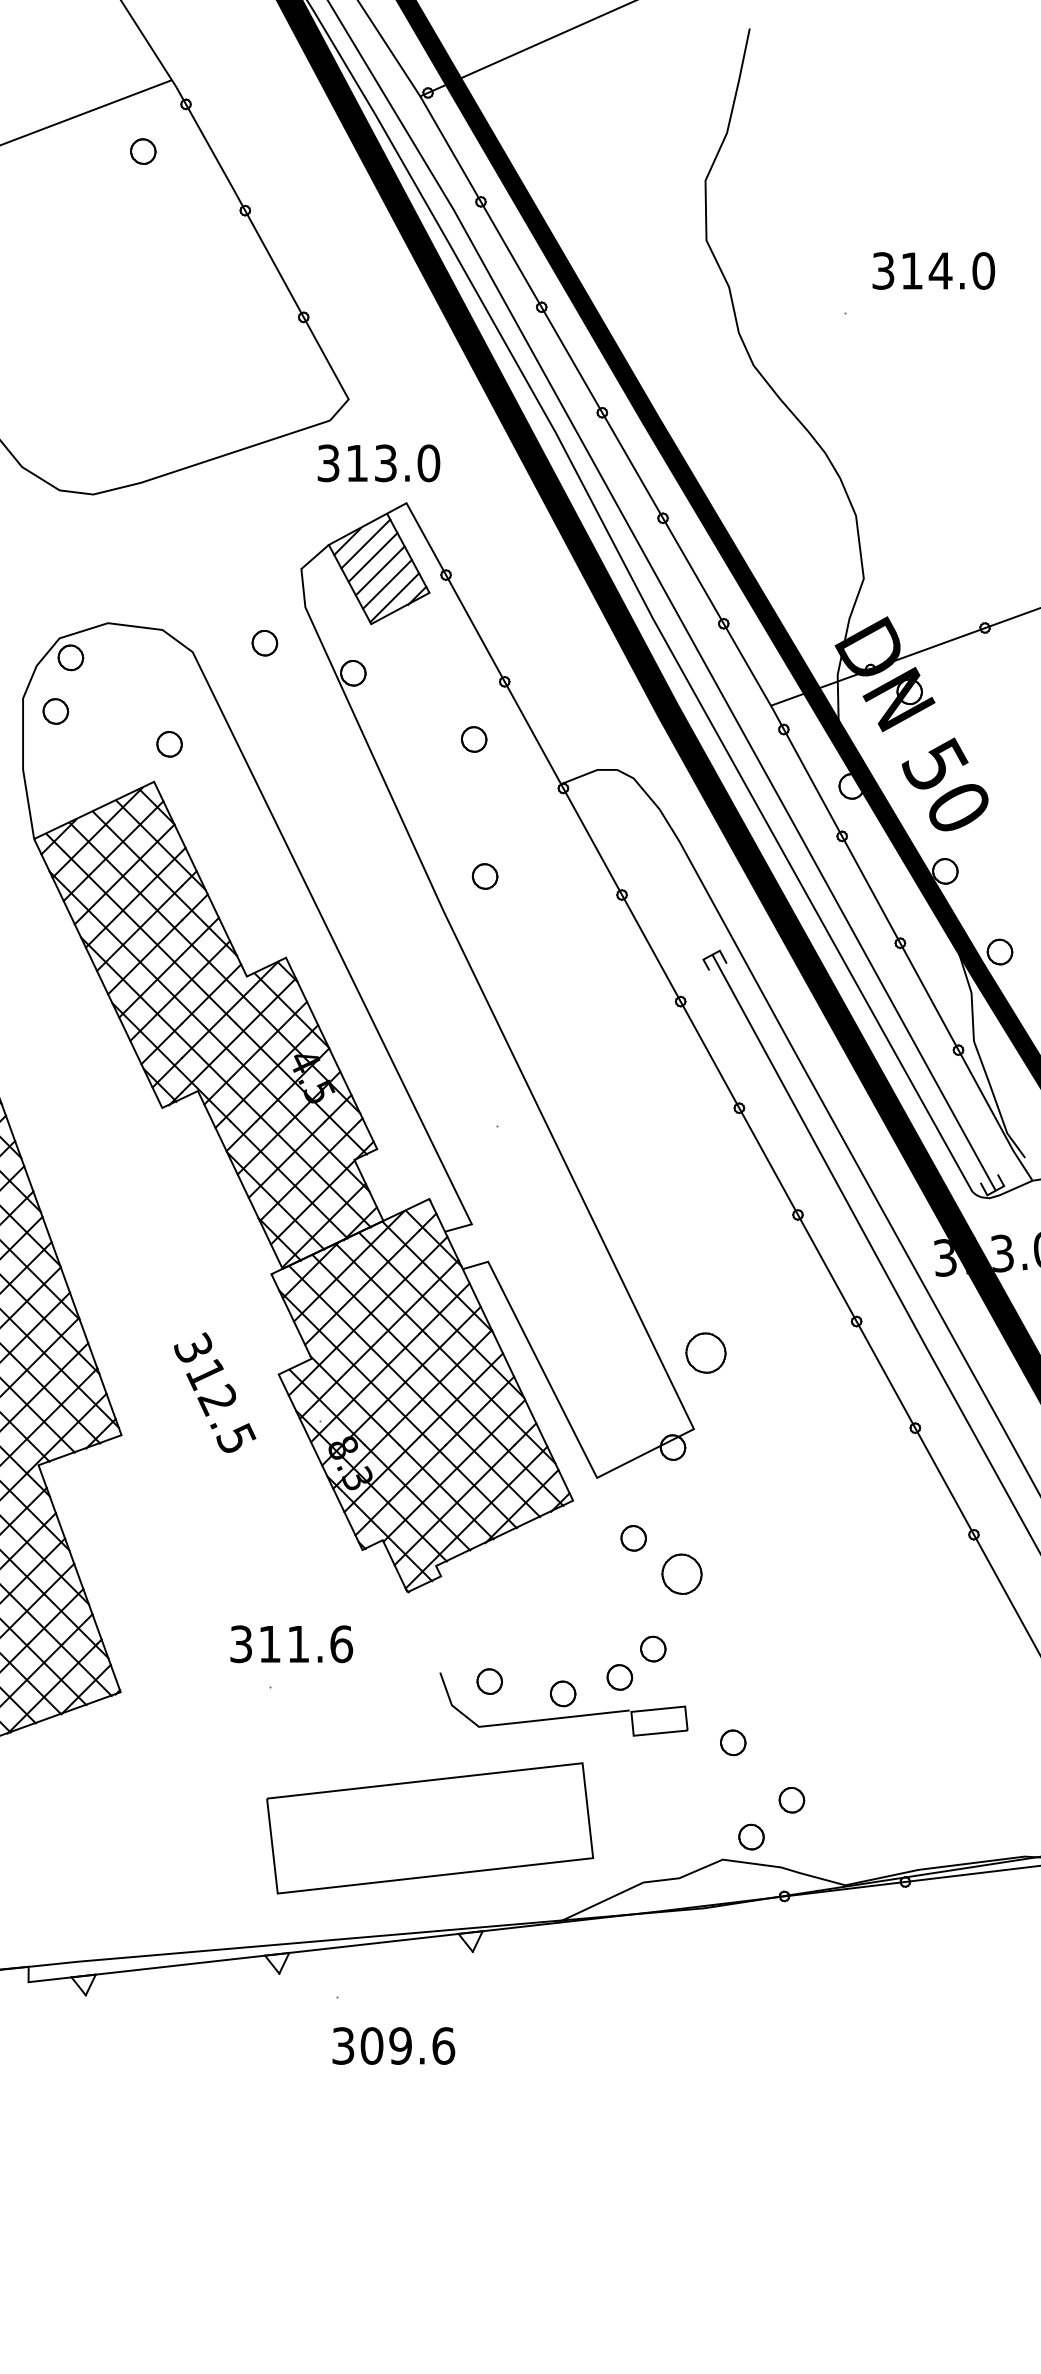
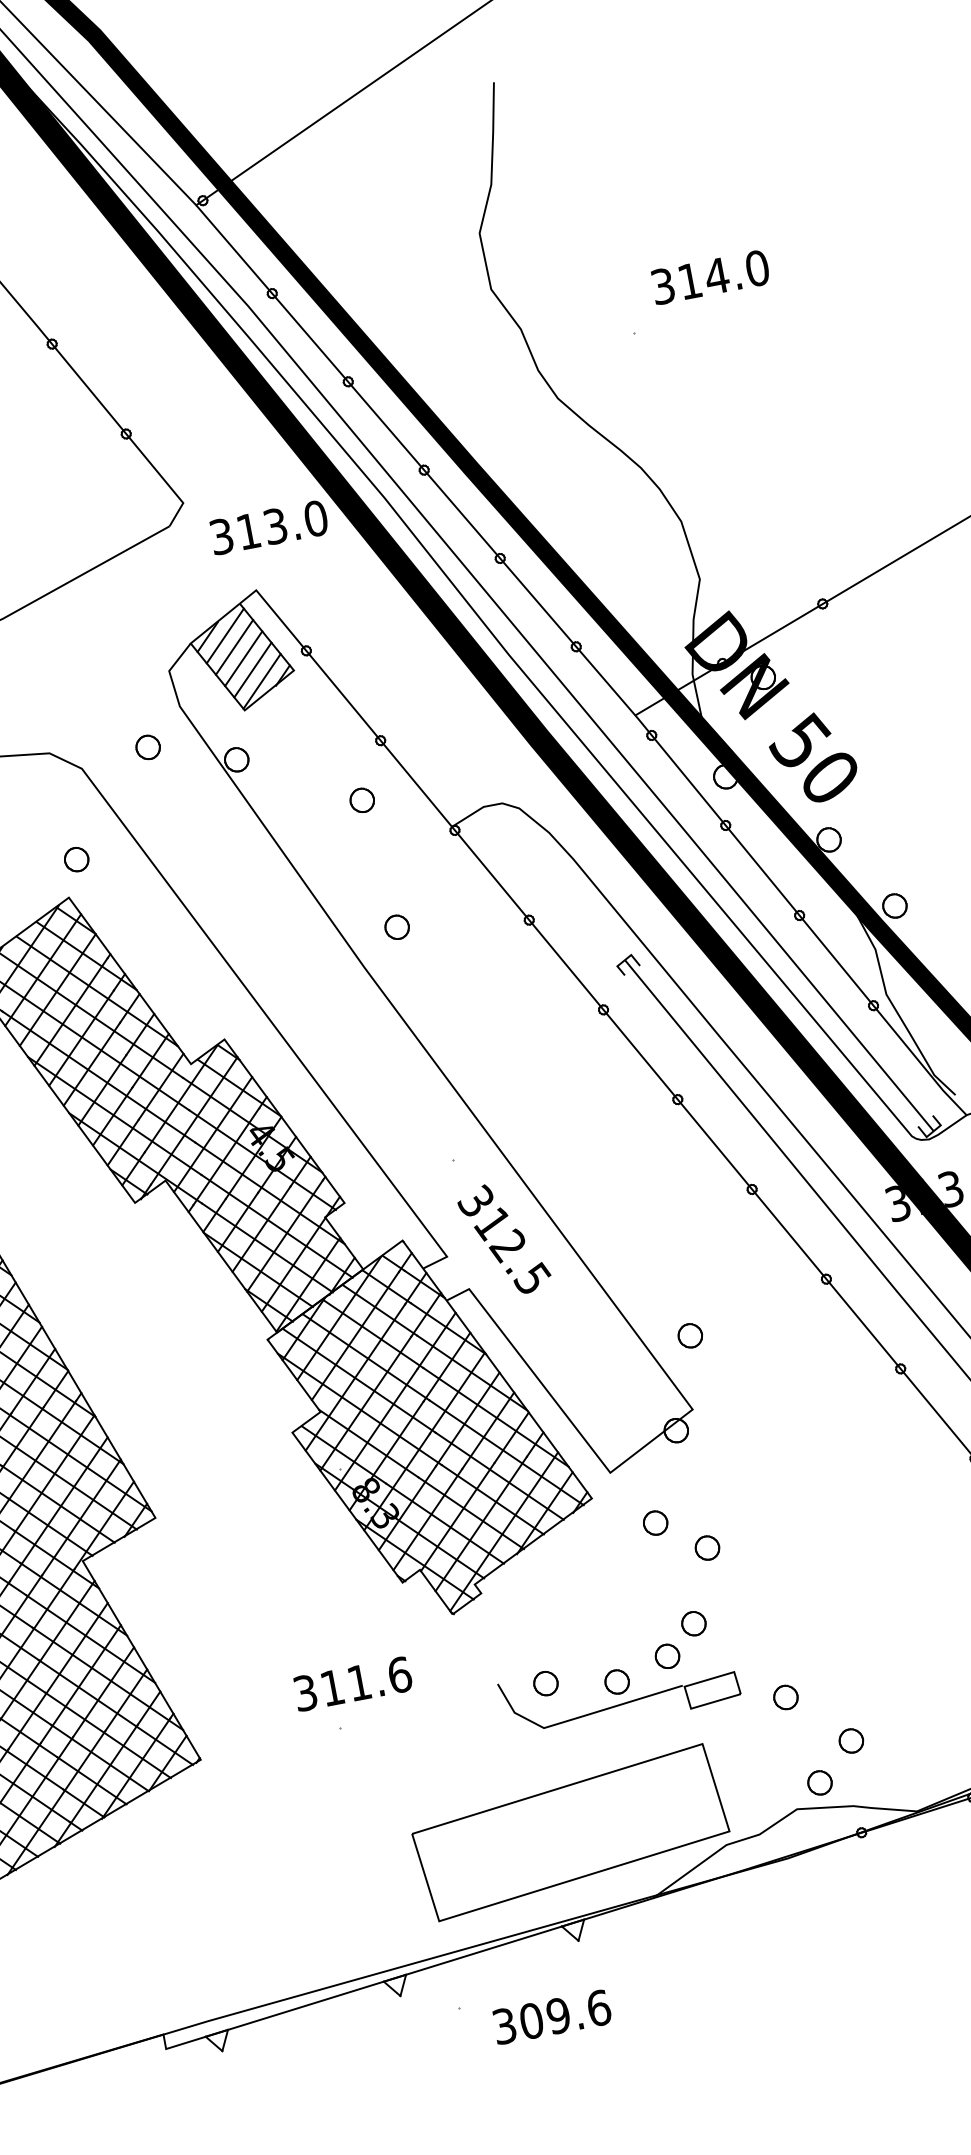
text: (378, 463) -> (268, 527), moved
part: (705, 1352) -> (689, 1335), size x0.62
text: (215, 1392) -> (504, 1239), moved
part: (681, 1573) -> (706, 1547), size x0.62
part: (430, 1828) -> (571, 1832), moved
text: (393, 2045) -> (551, 2016), moved

